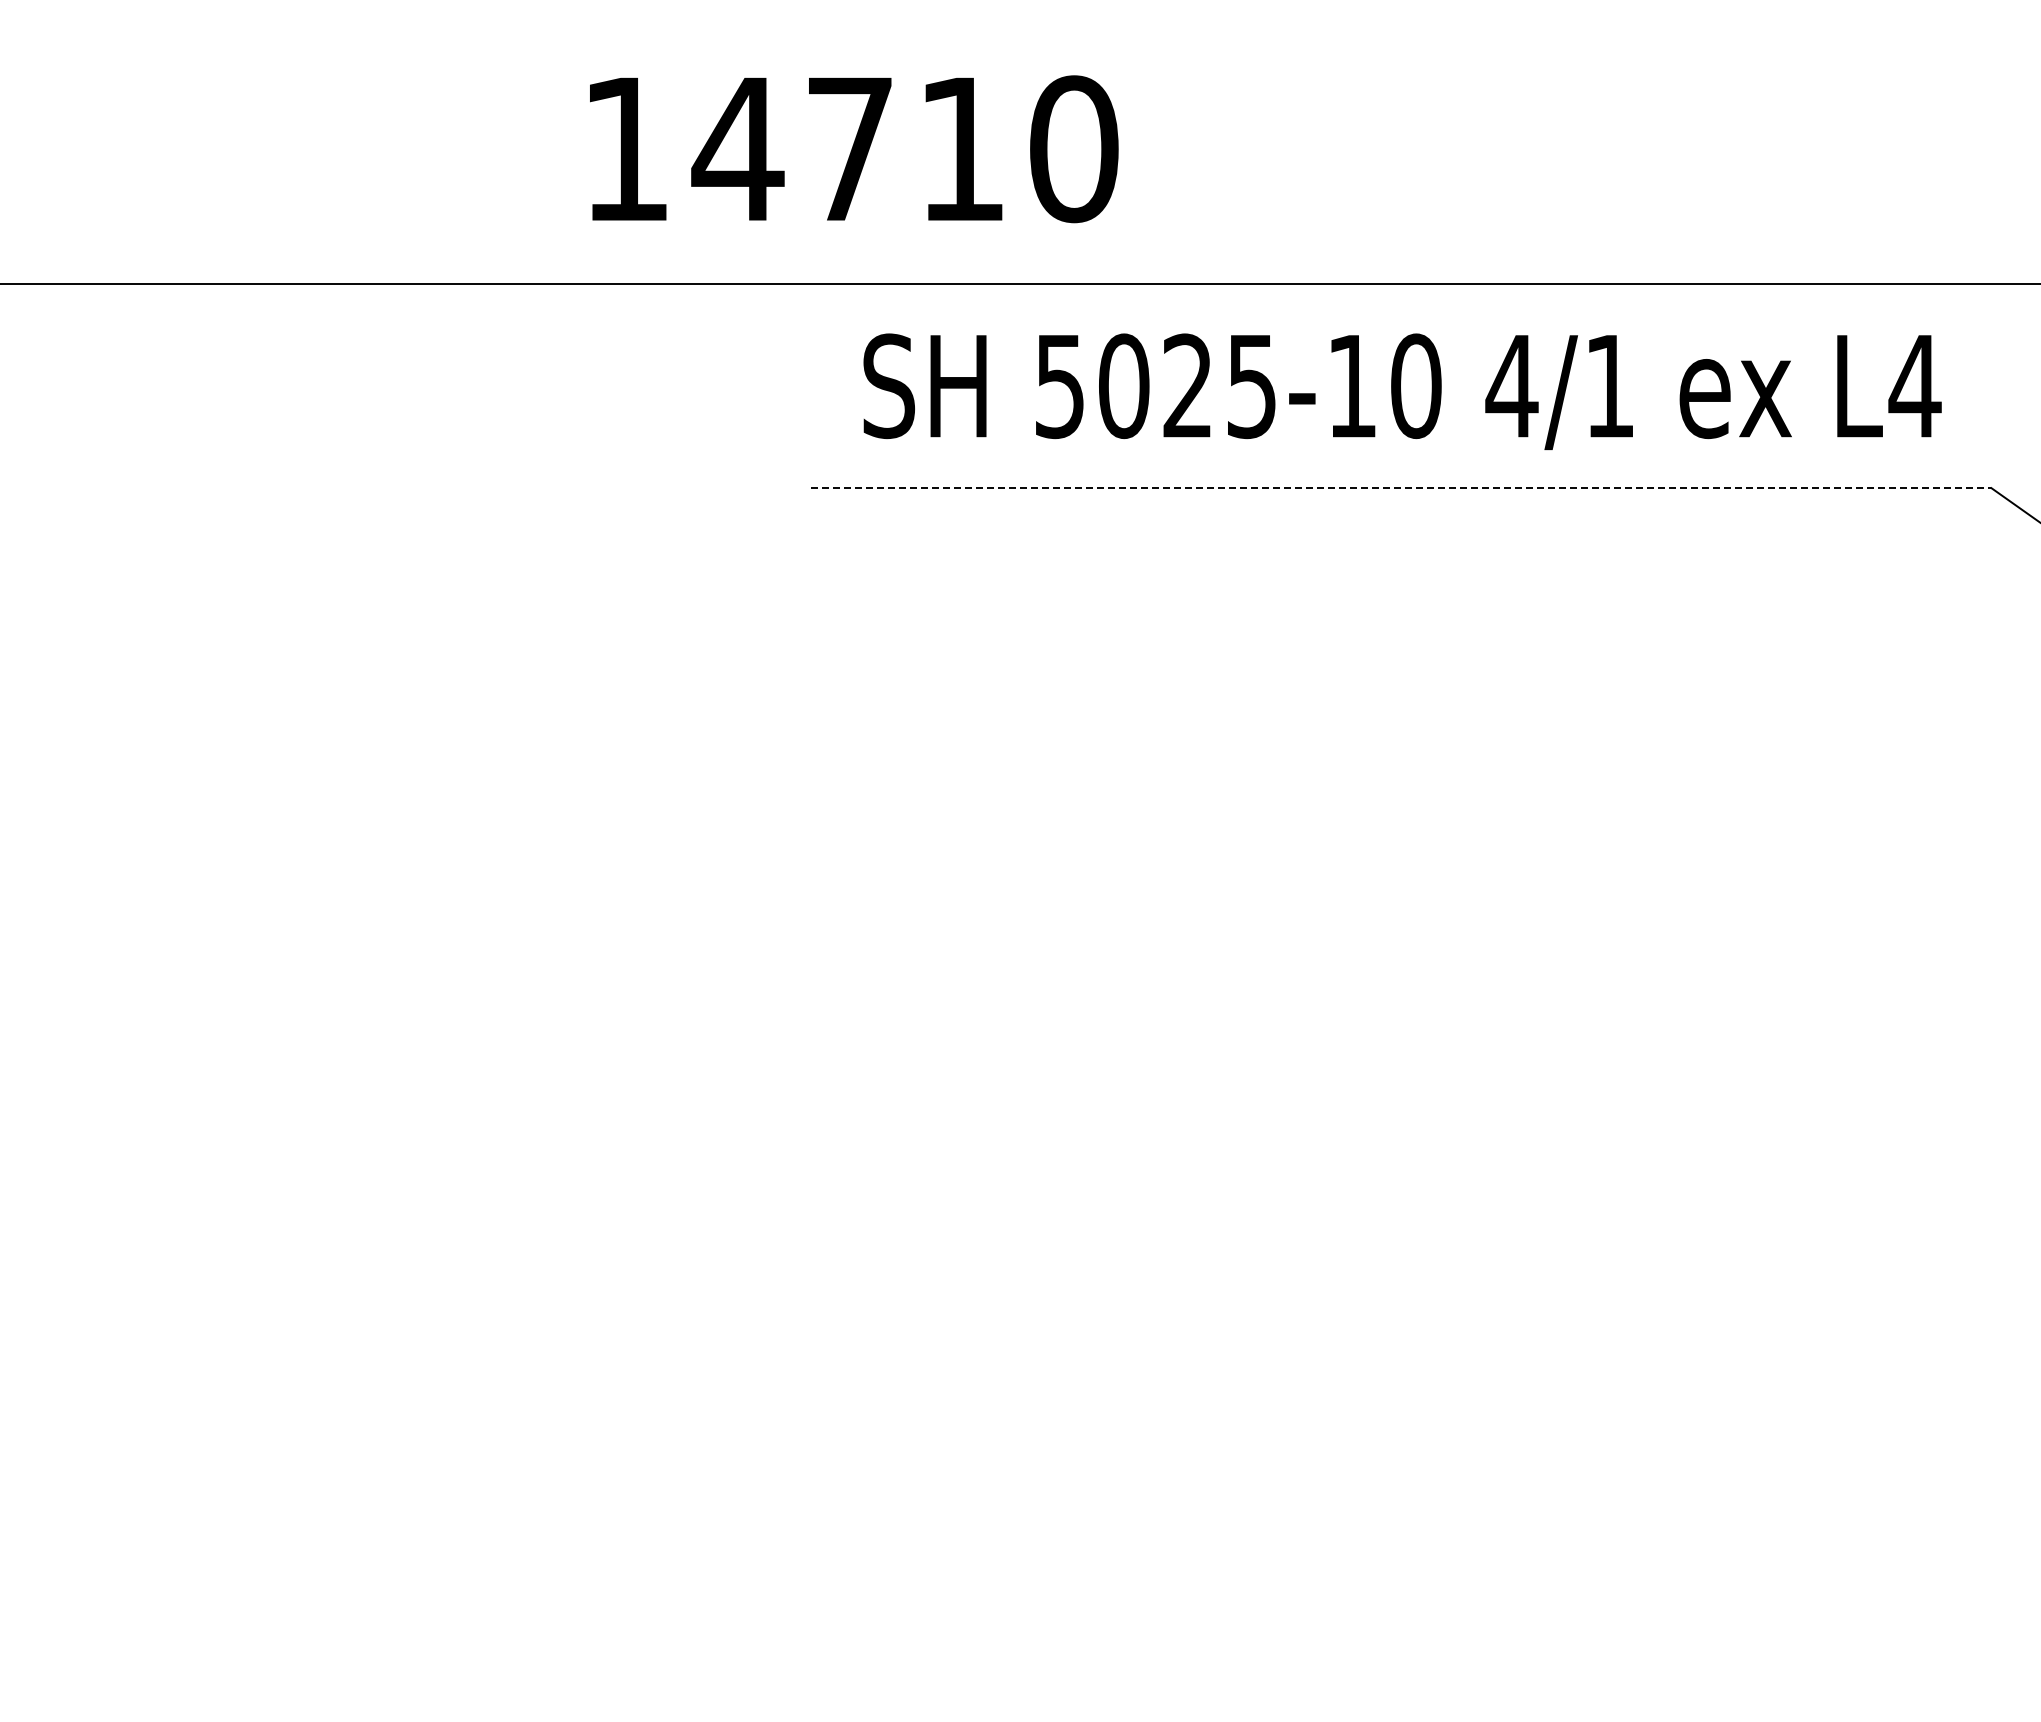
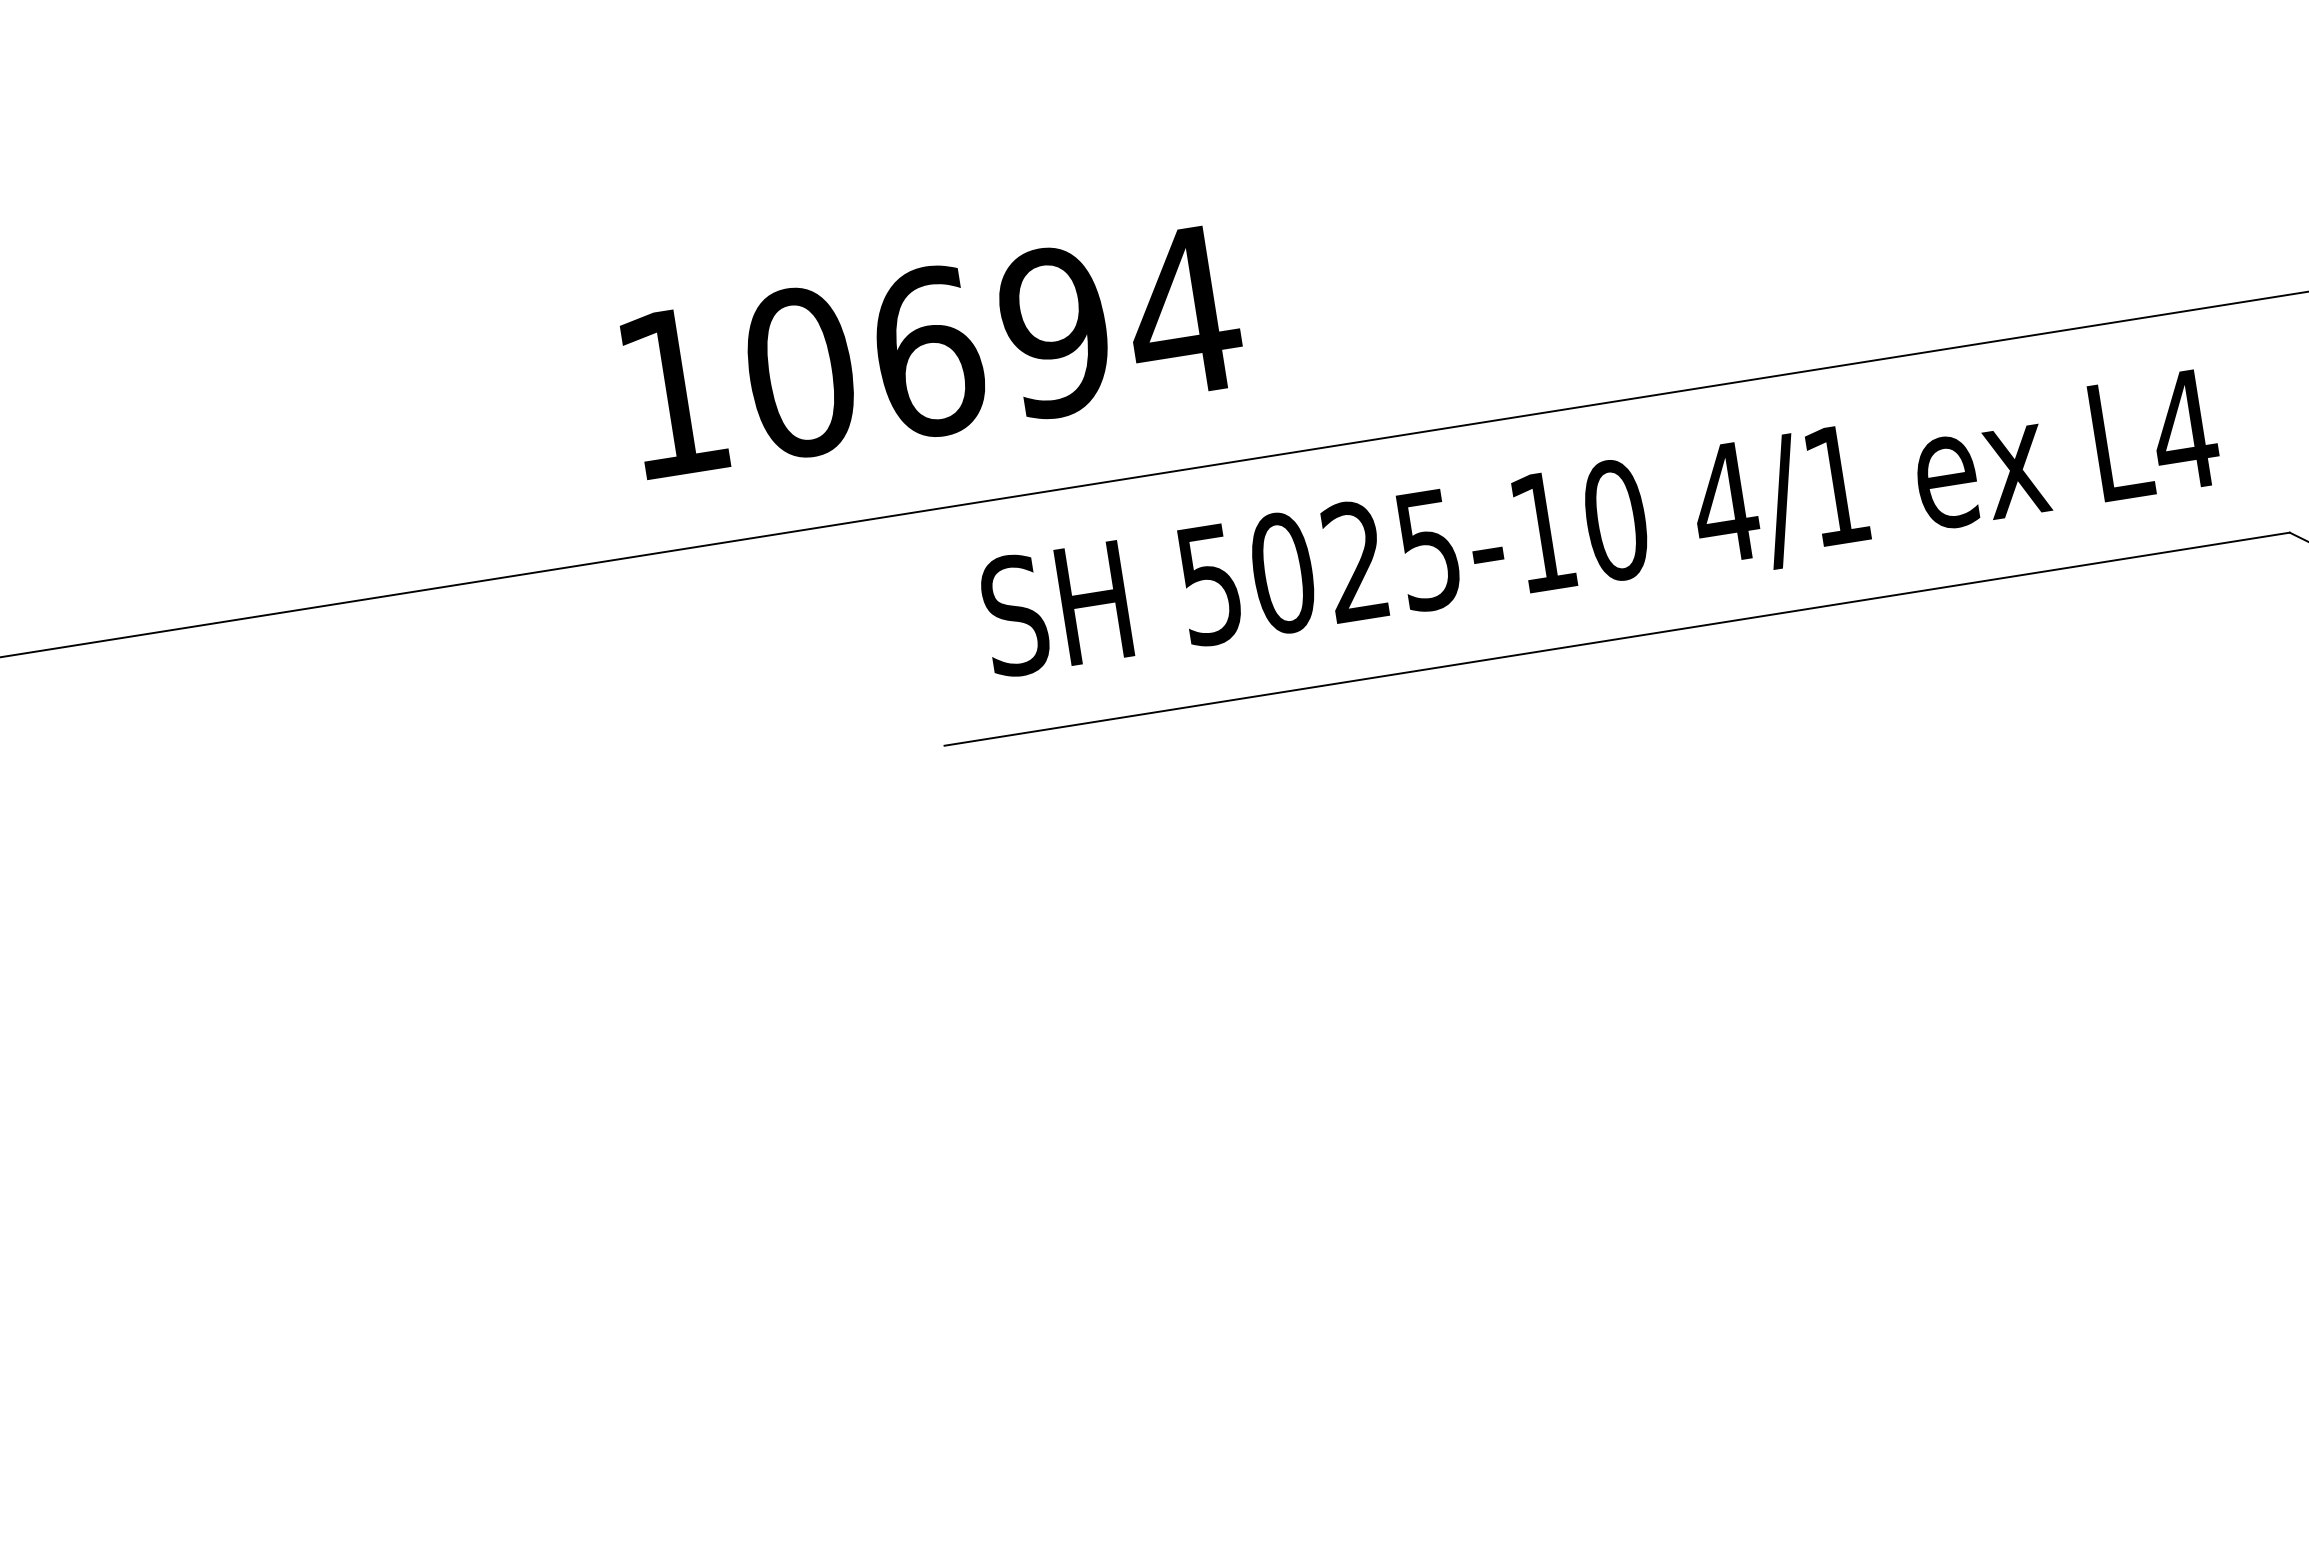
text: (905, 149) -> (991, 342), 14710 -> 10694
line: (1401, 488) -> (1617, 639), dashed -> solid

